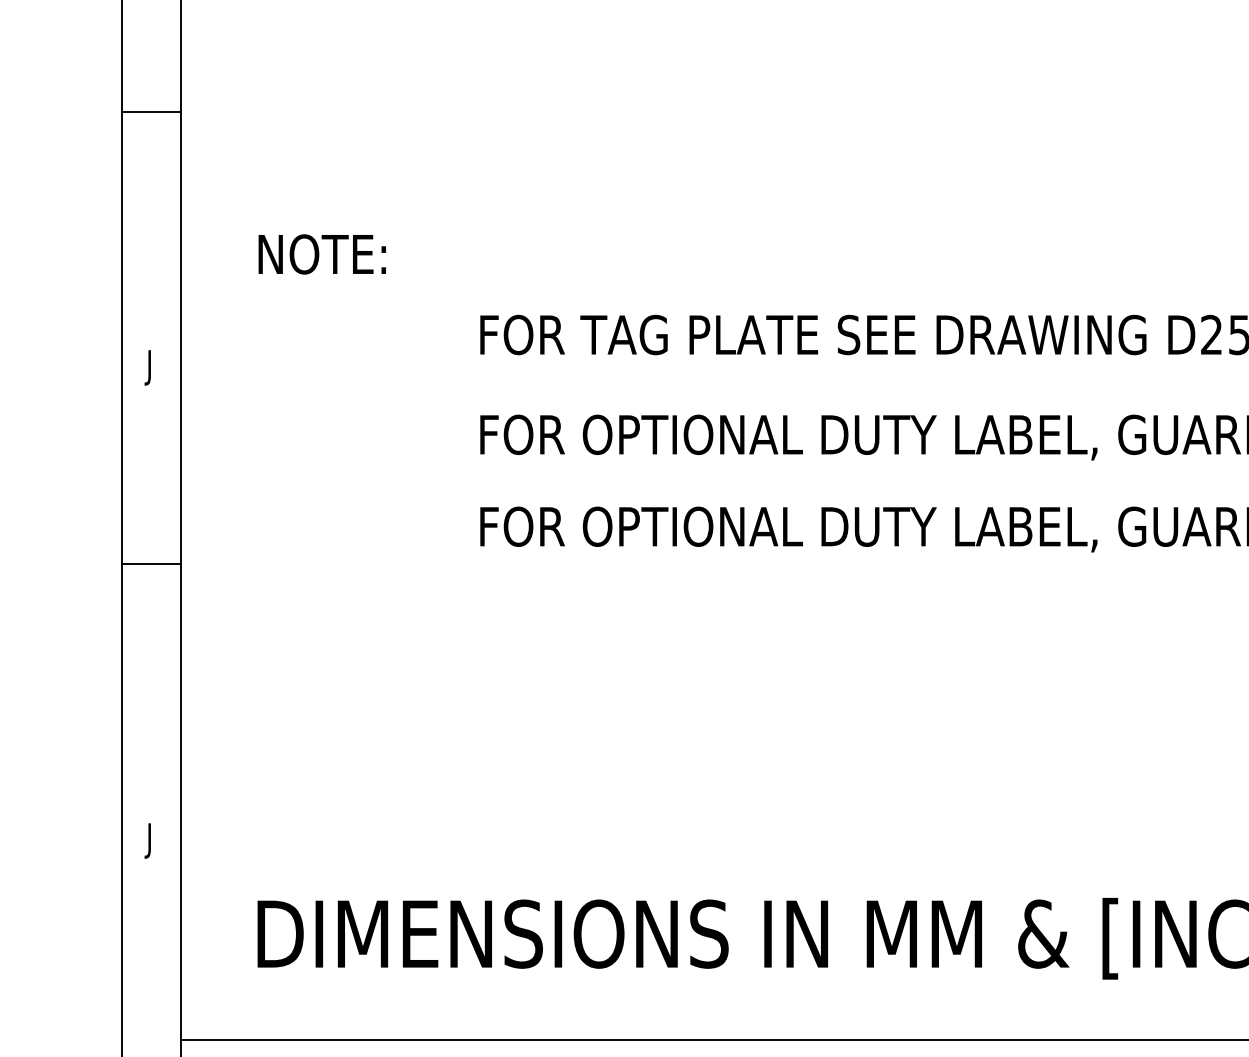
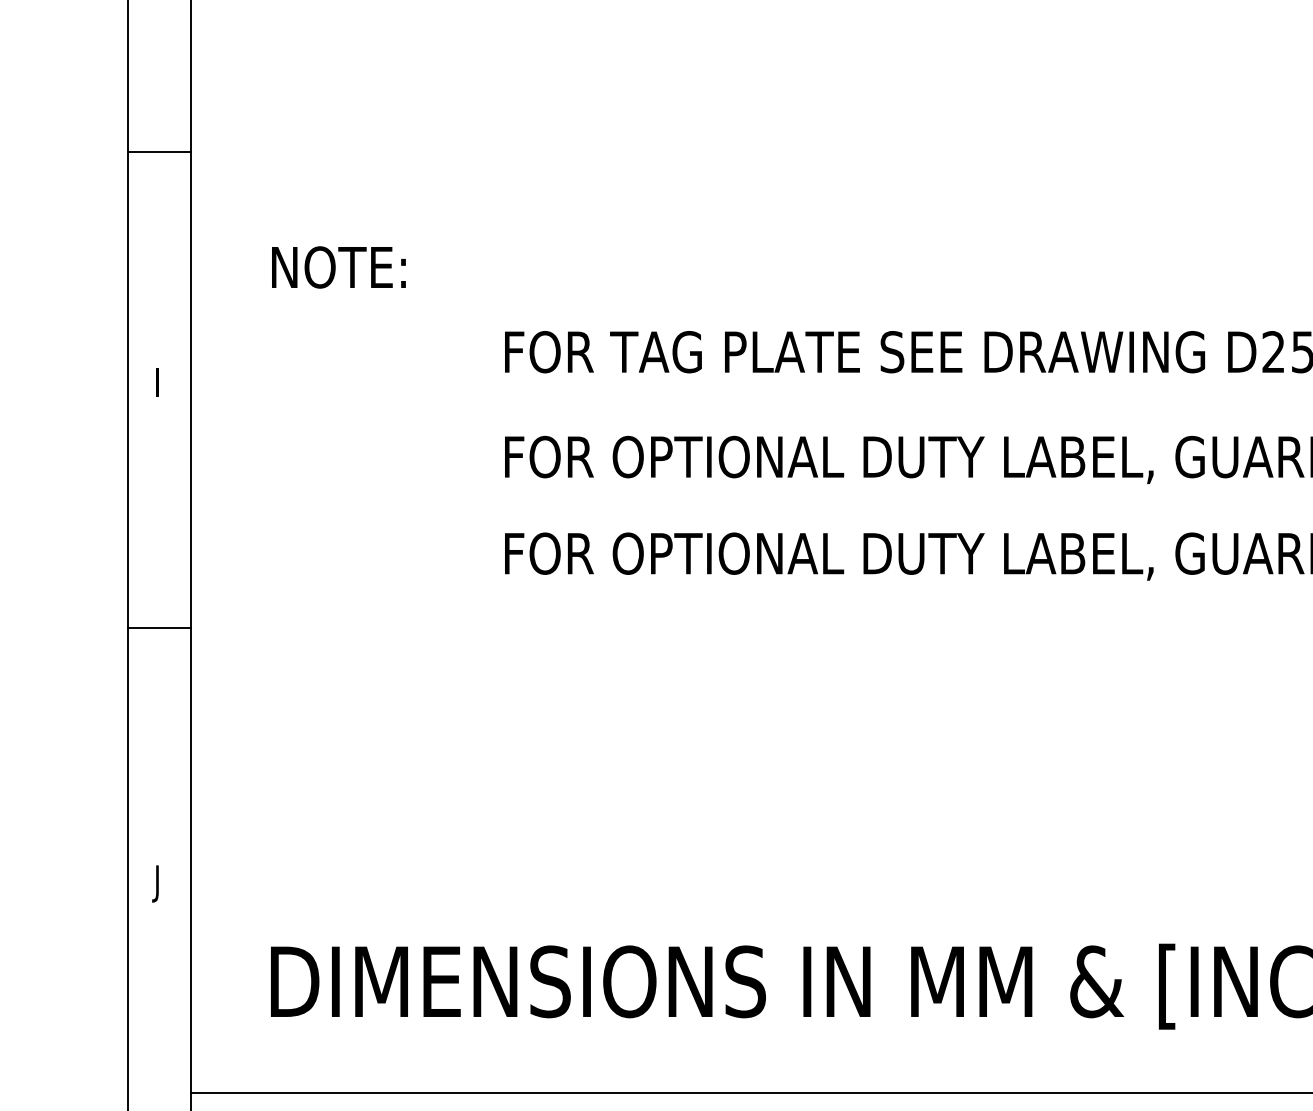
line: (151, 112) -> (159, 152), moved
text: (147, 367) -> (155, 386), J -> I
line: (151, 563) -> (159, 628), moved

